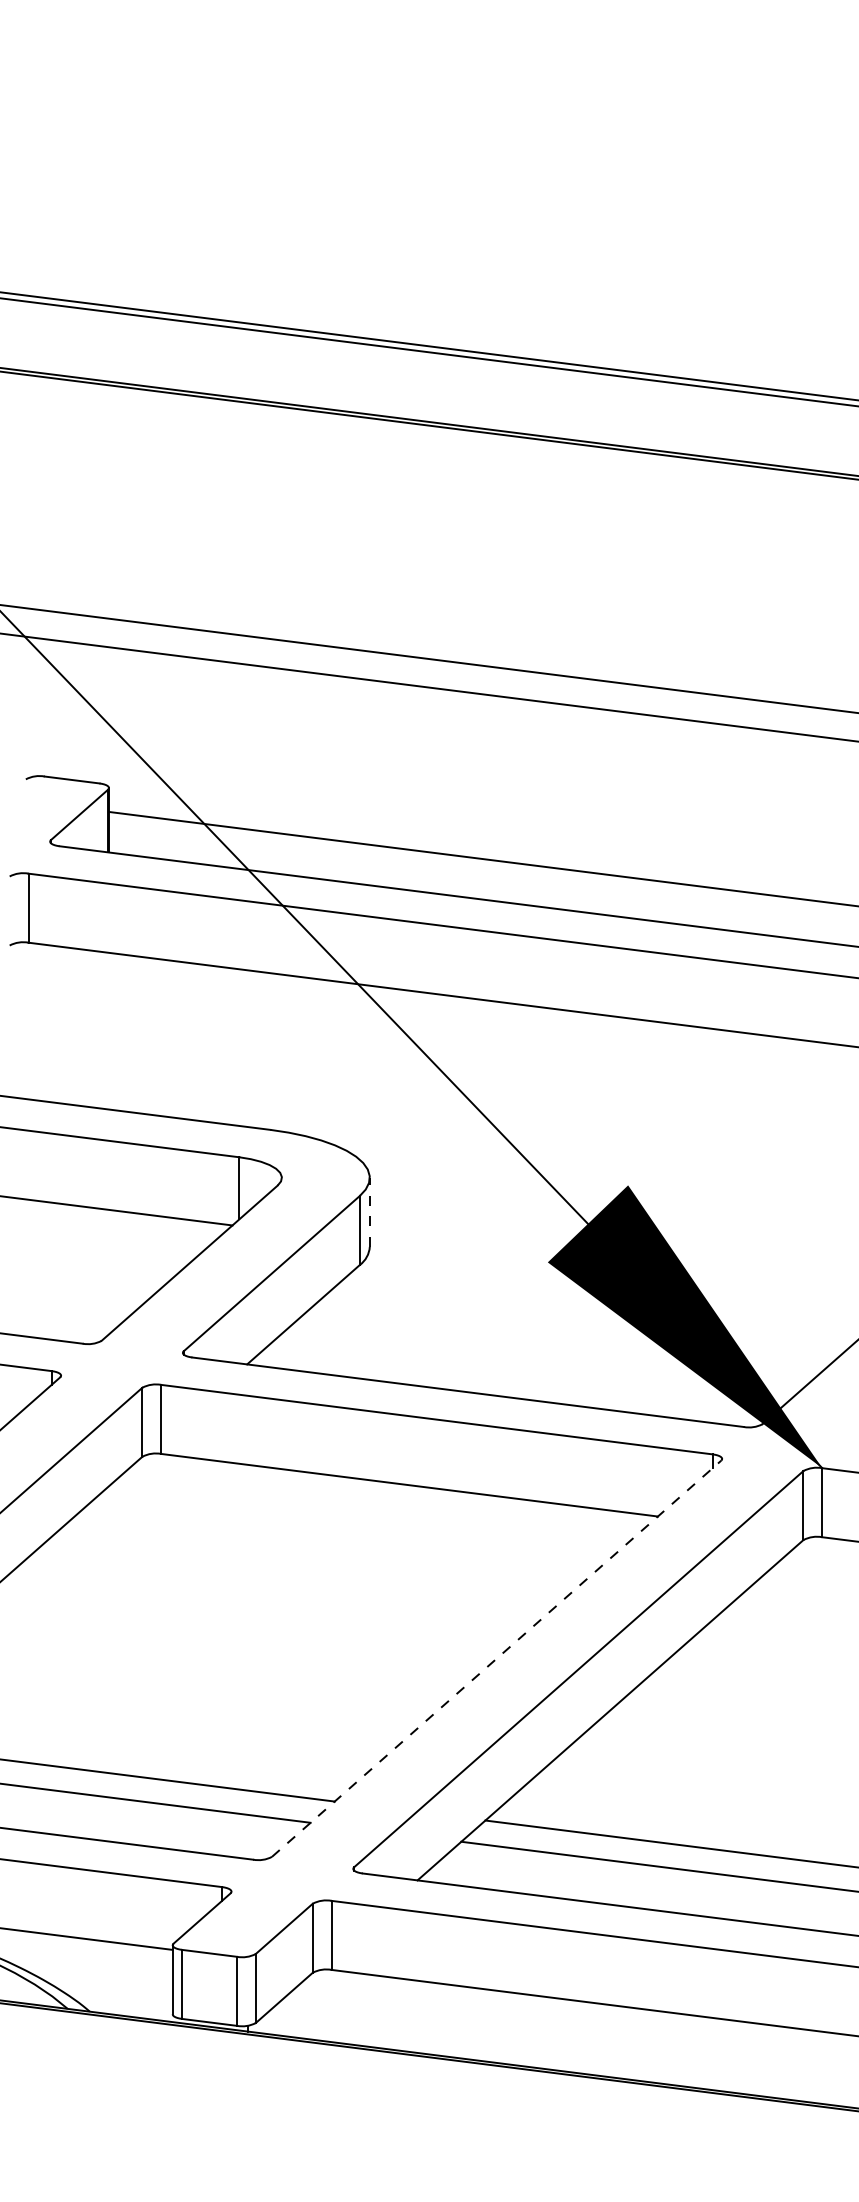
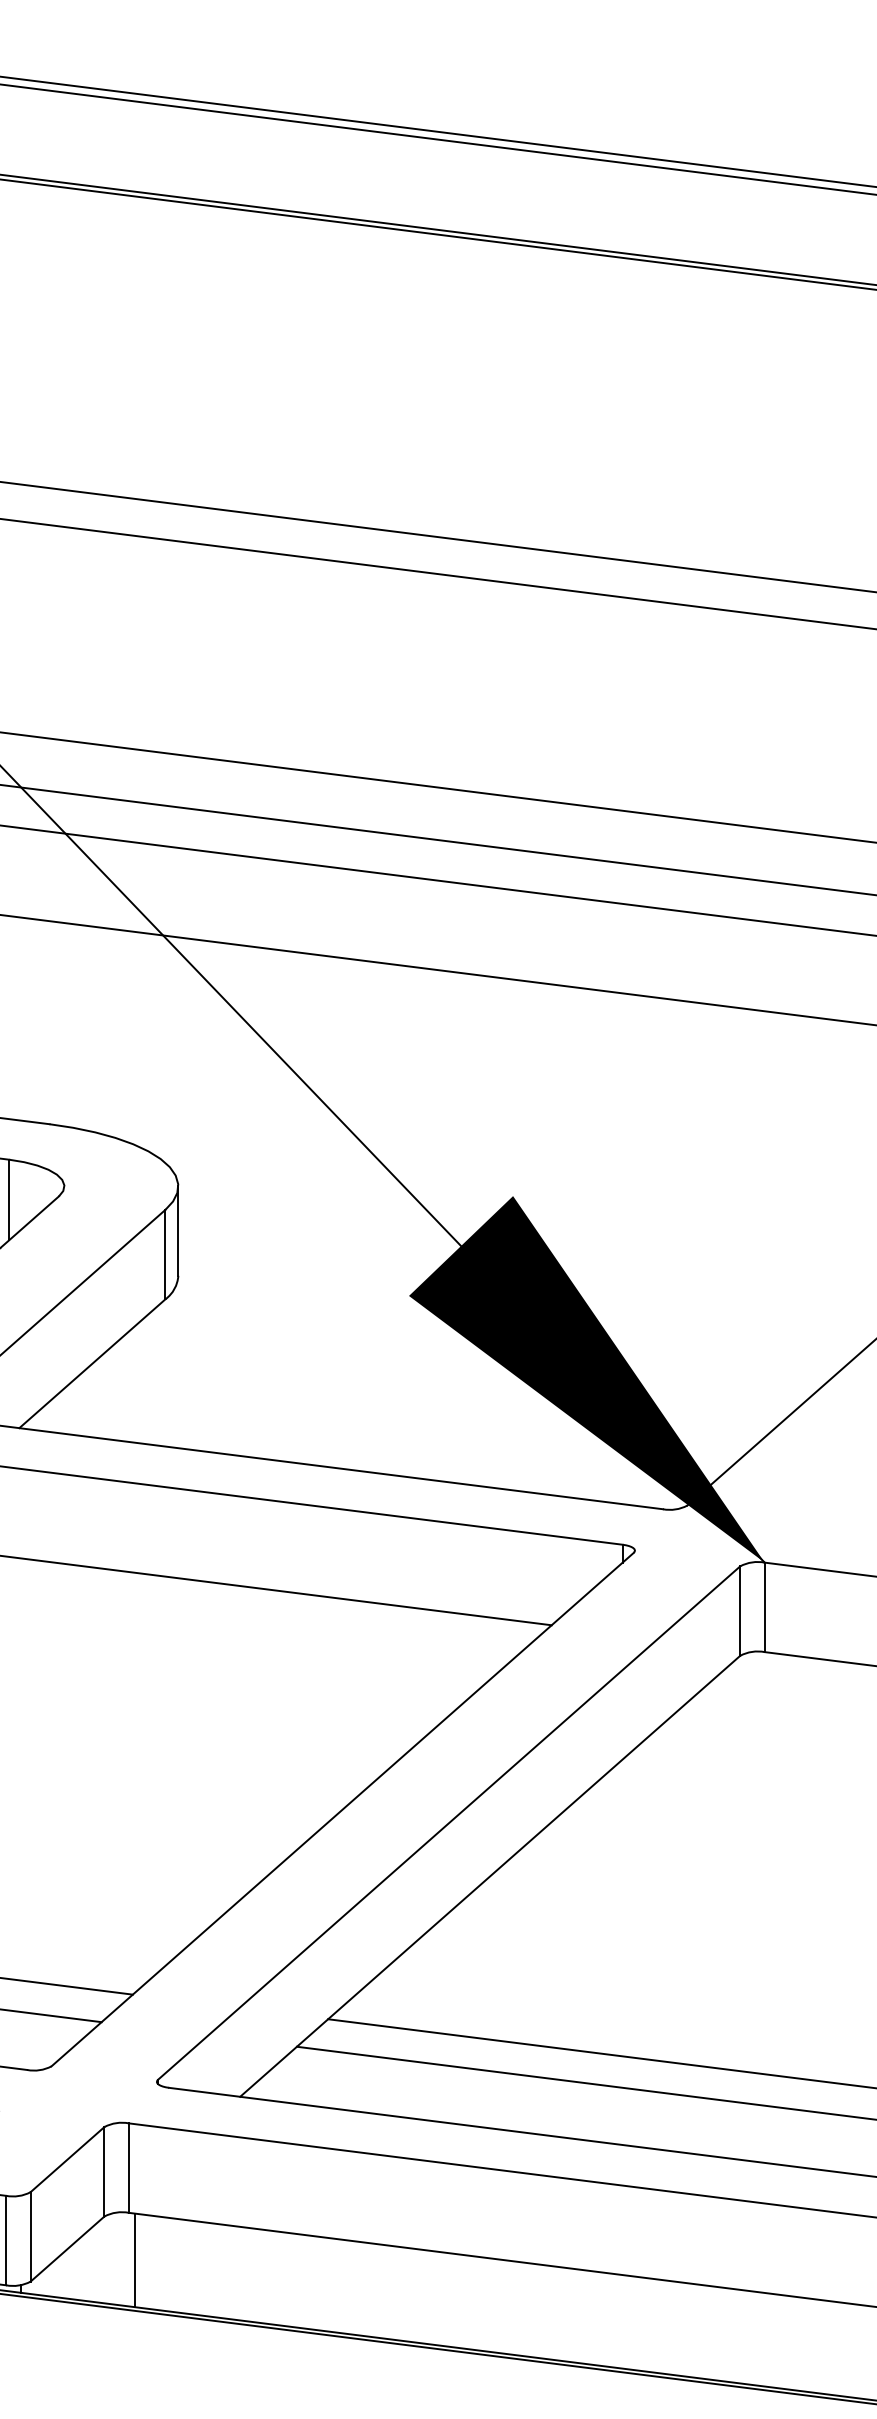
line: (369, 1212) -> (177, 1231), dashed -> solid
line: (497, 1658) -> (343, 1809), dashed -> solid
line: (336, 2006) -> (135, 2260), added

